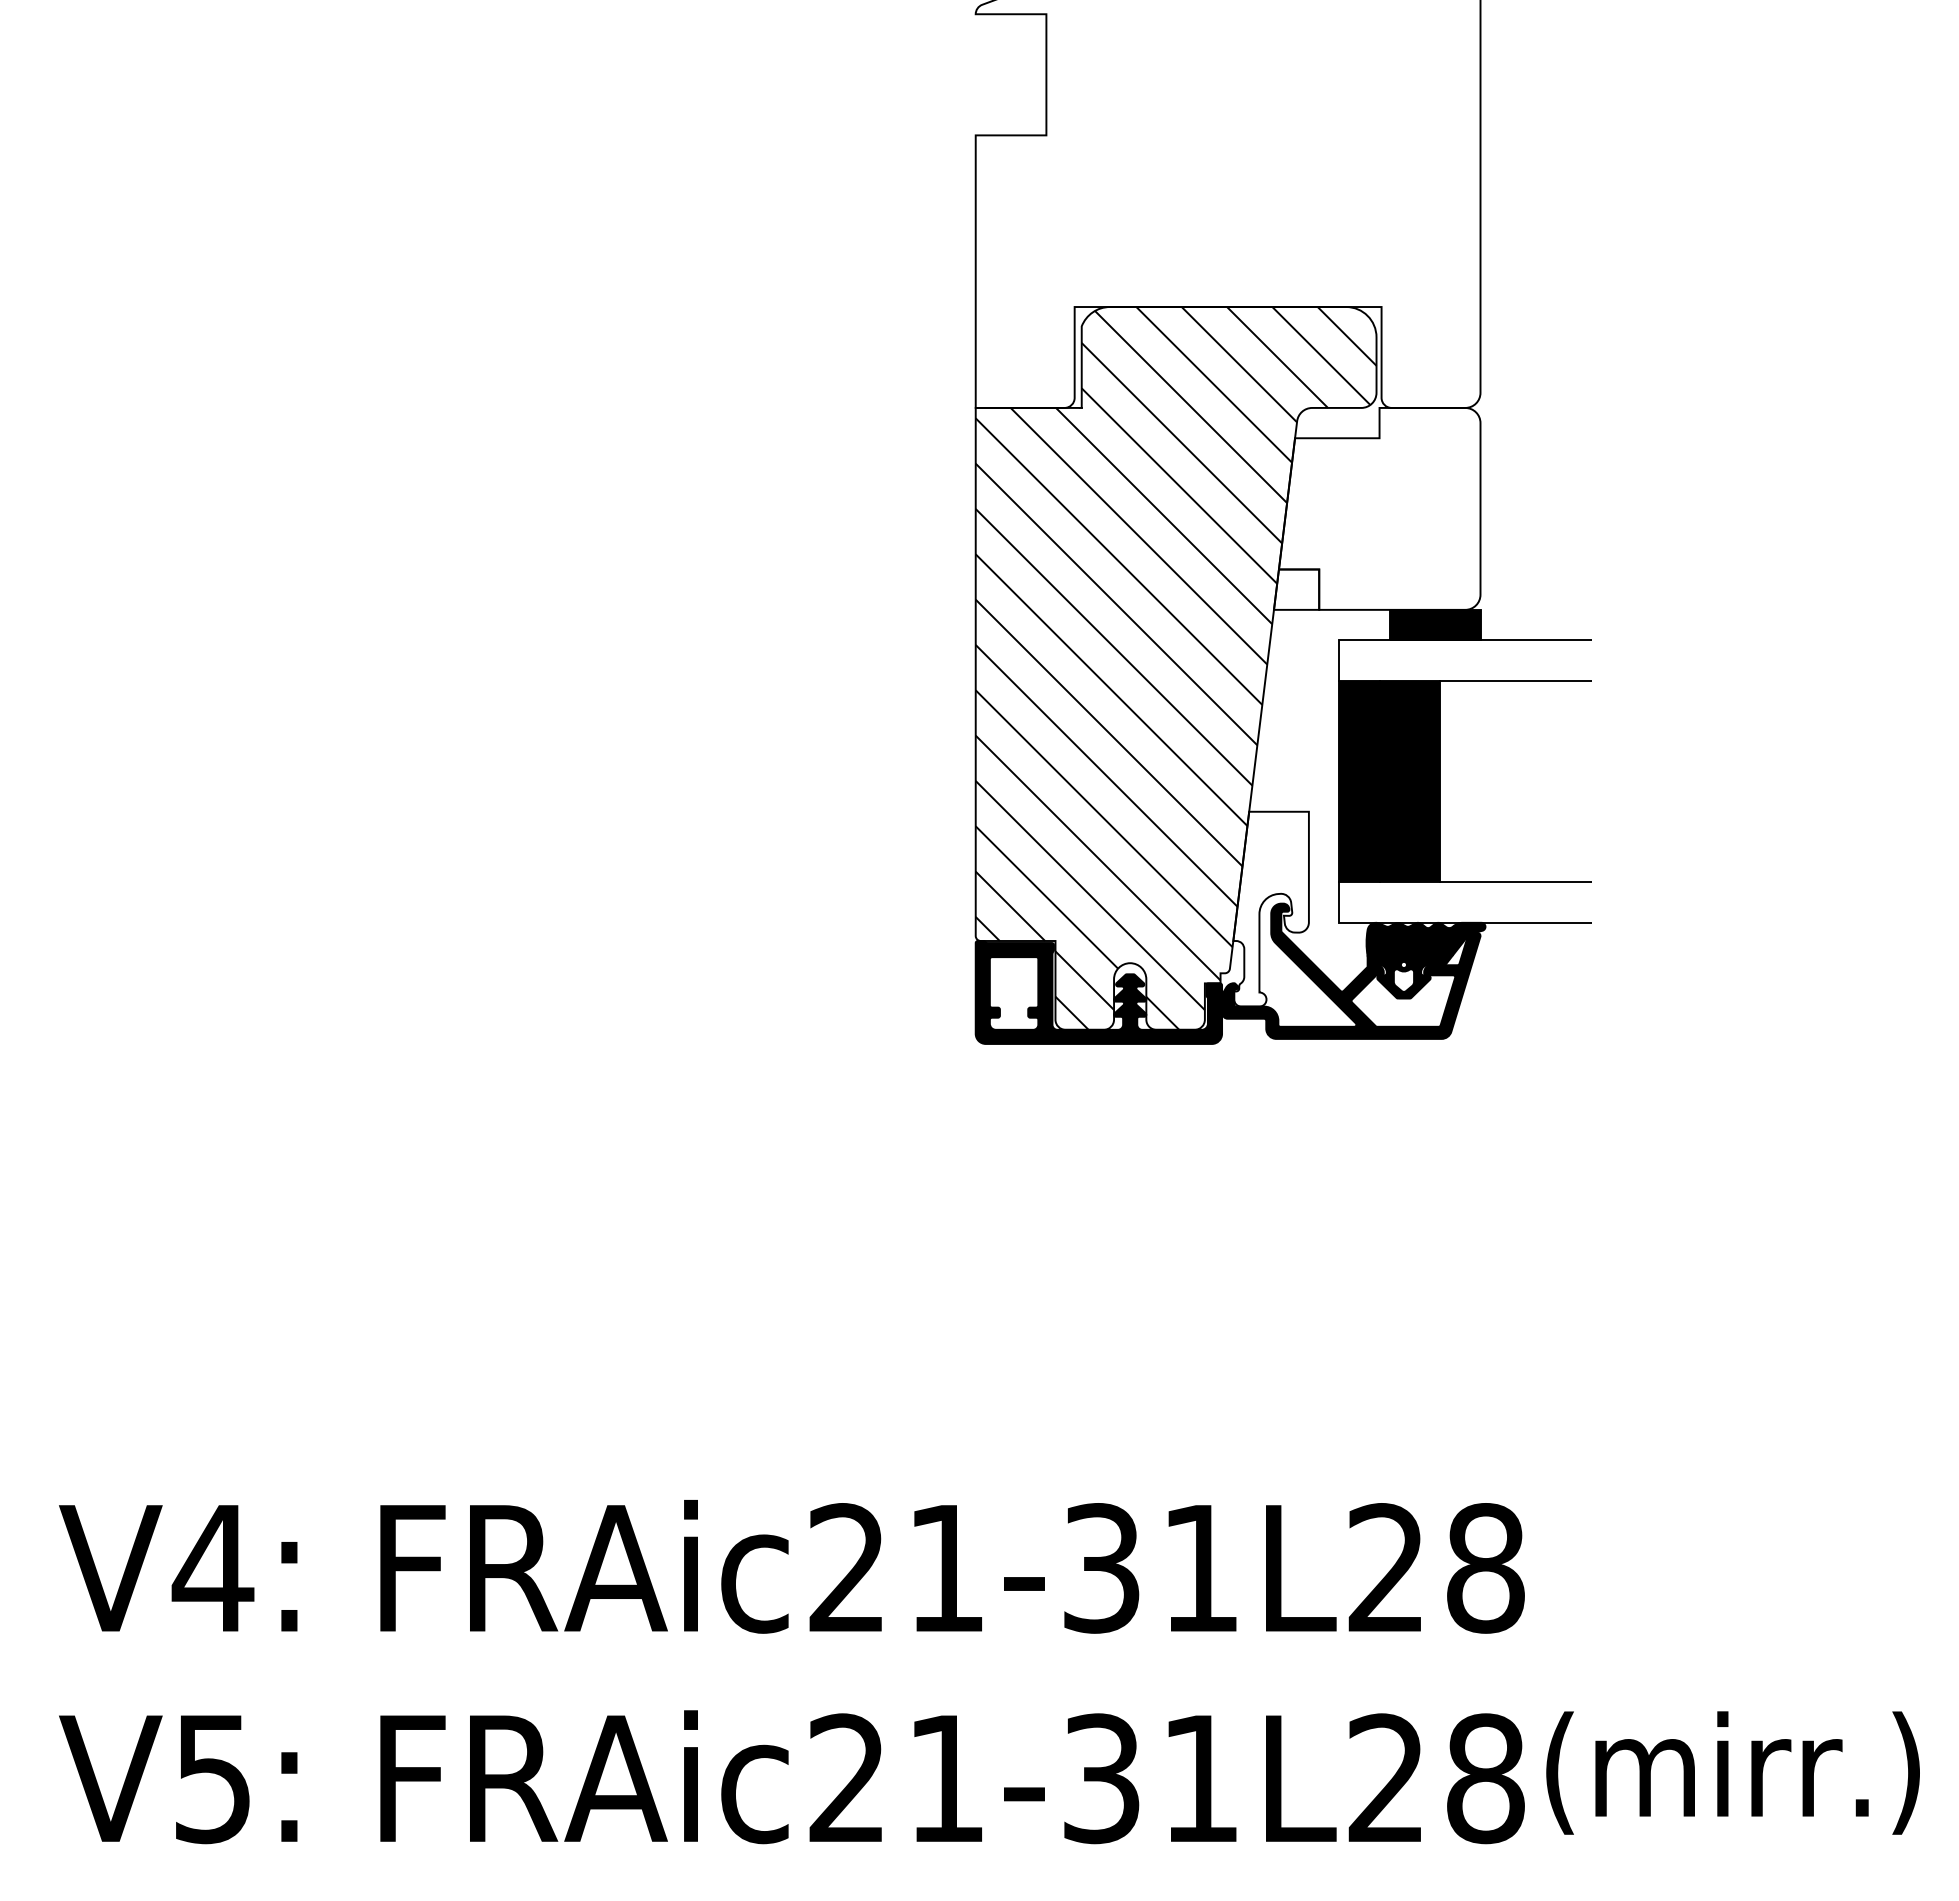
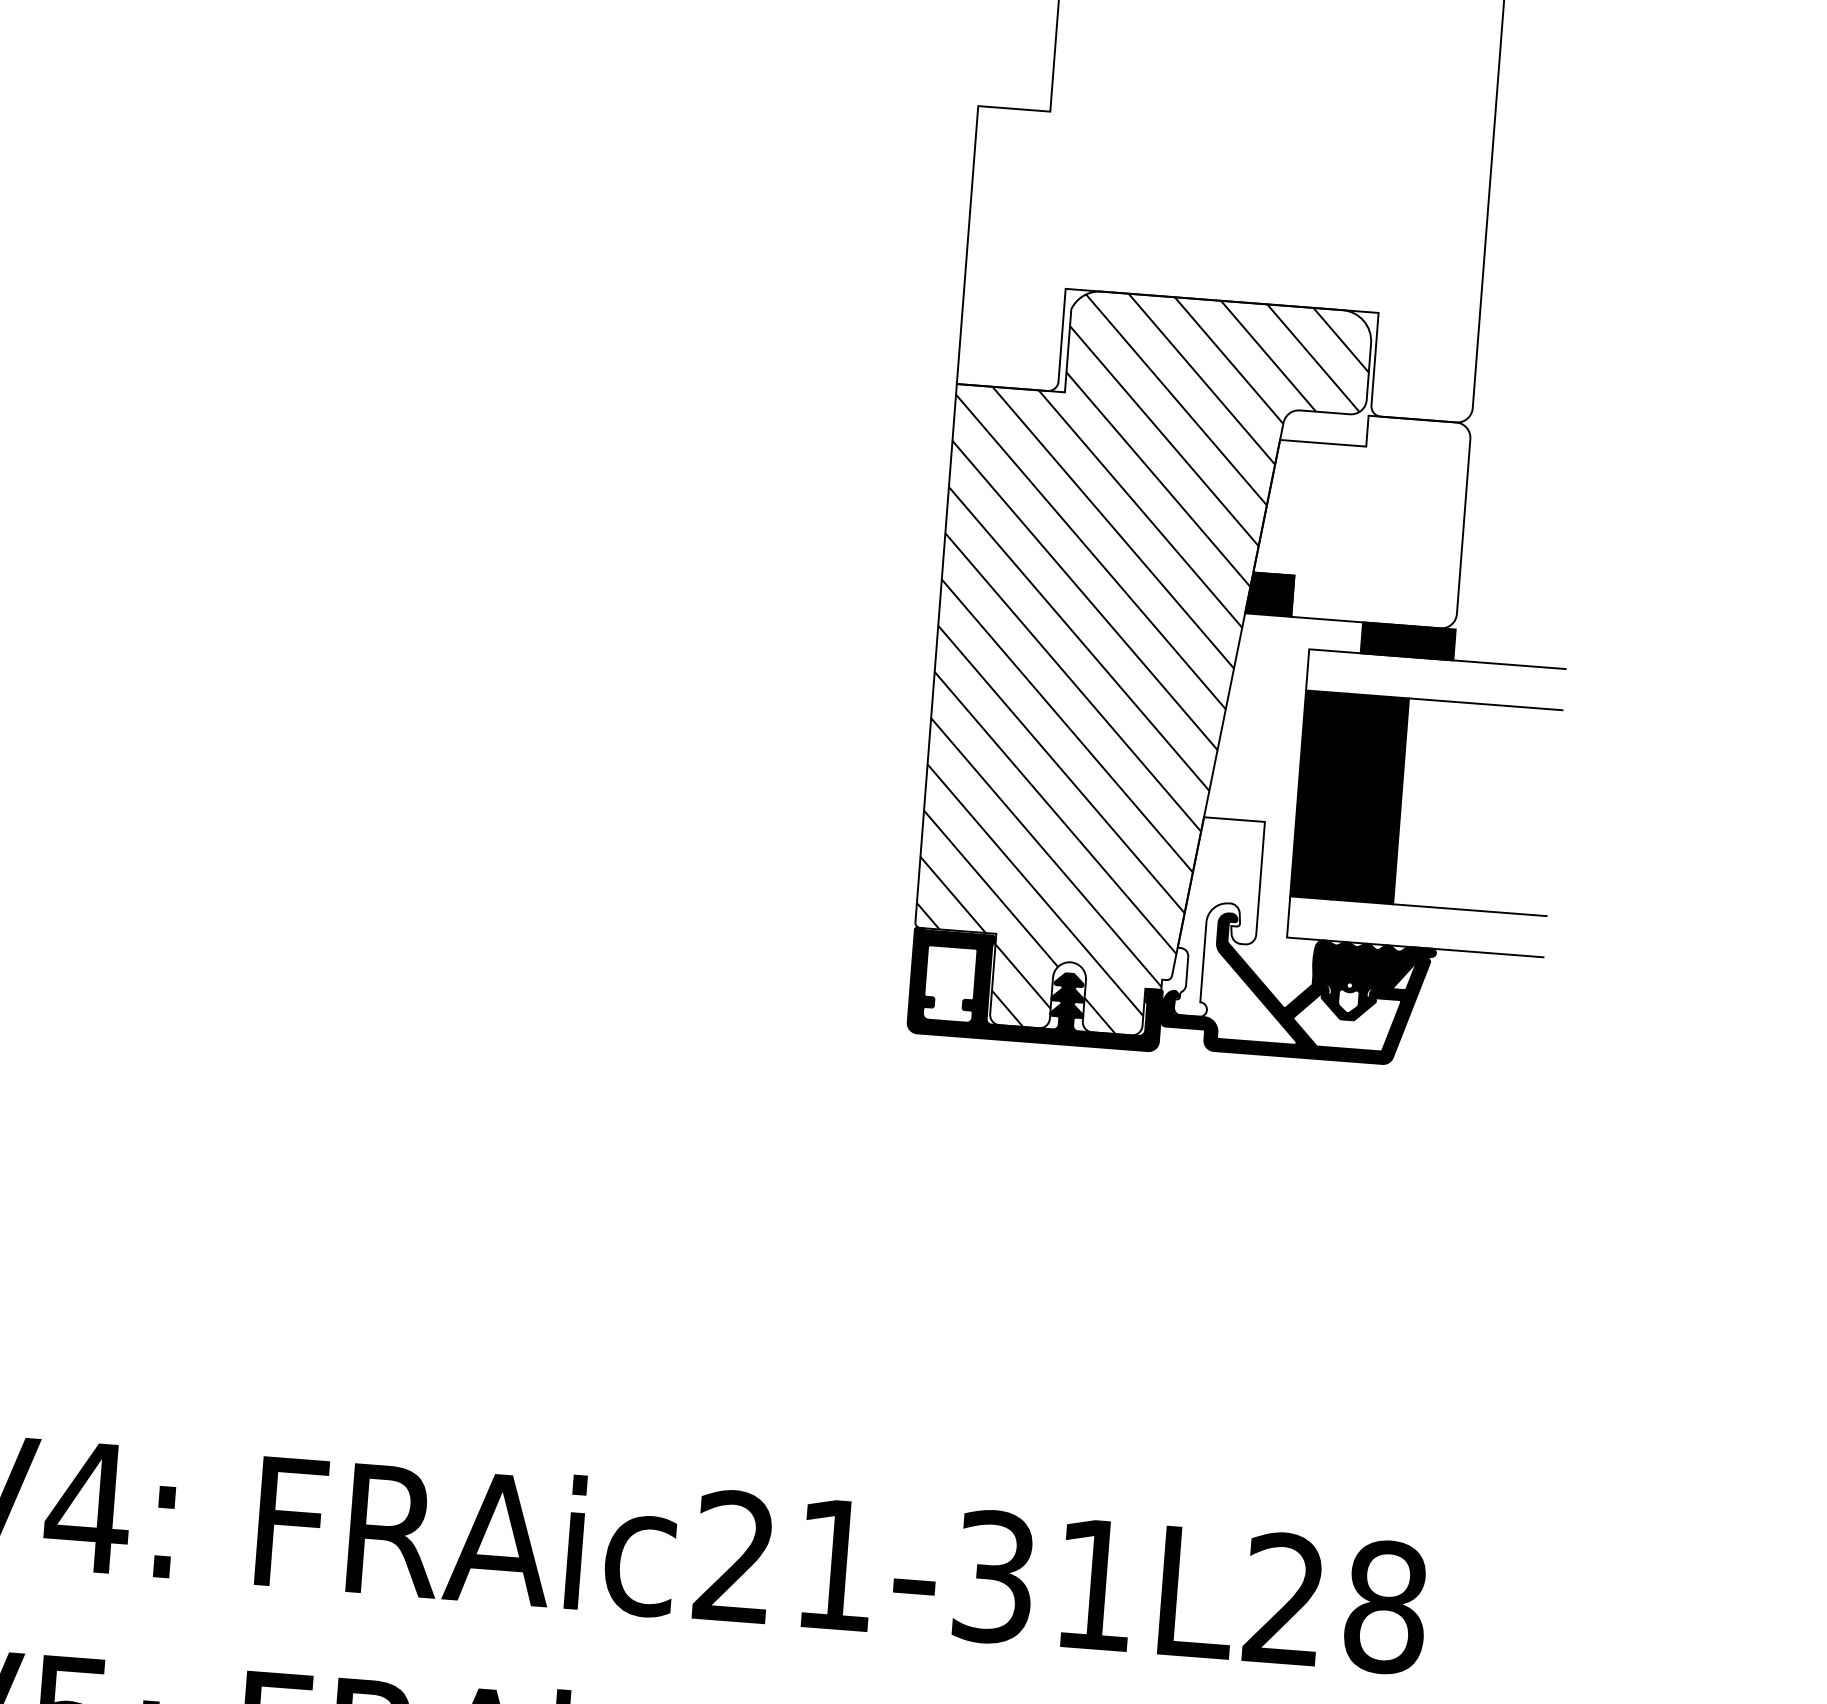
fill: (1296, 589) -> (1269, 594), added

